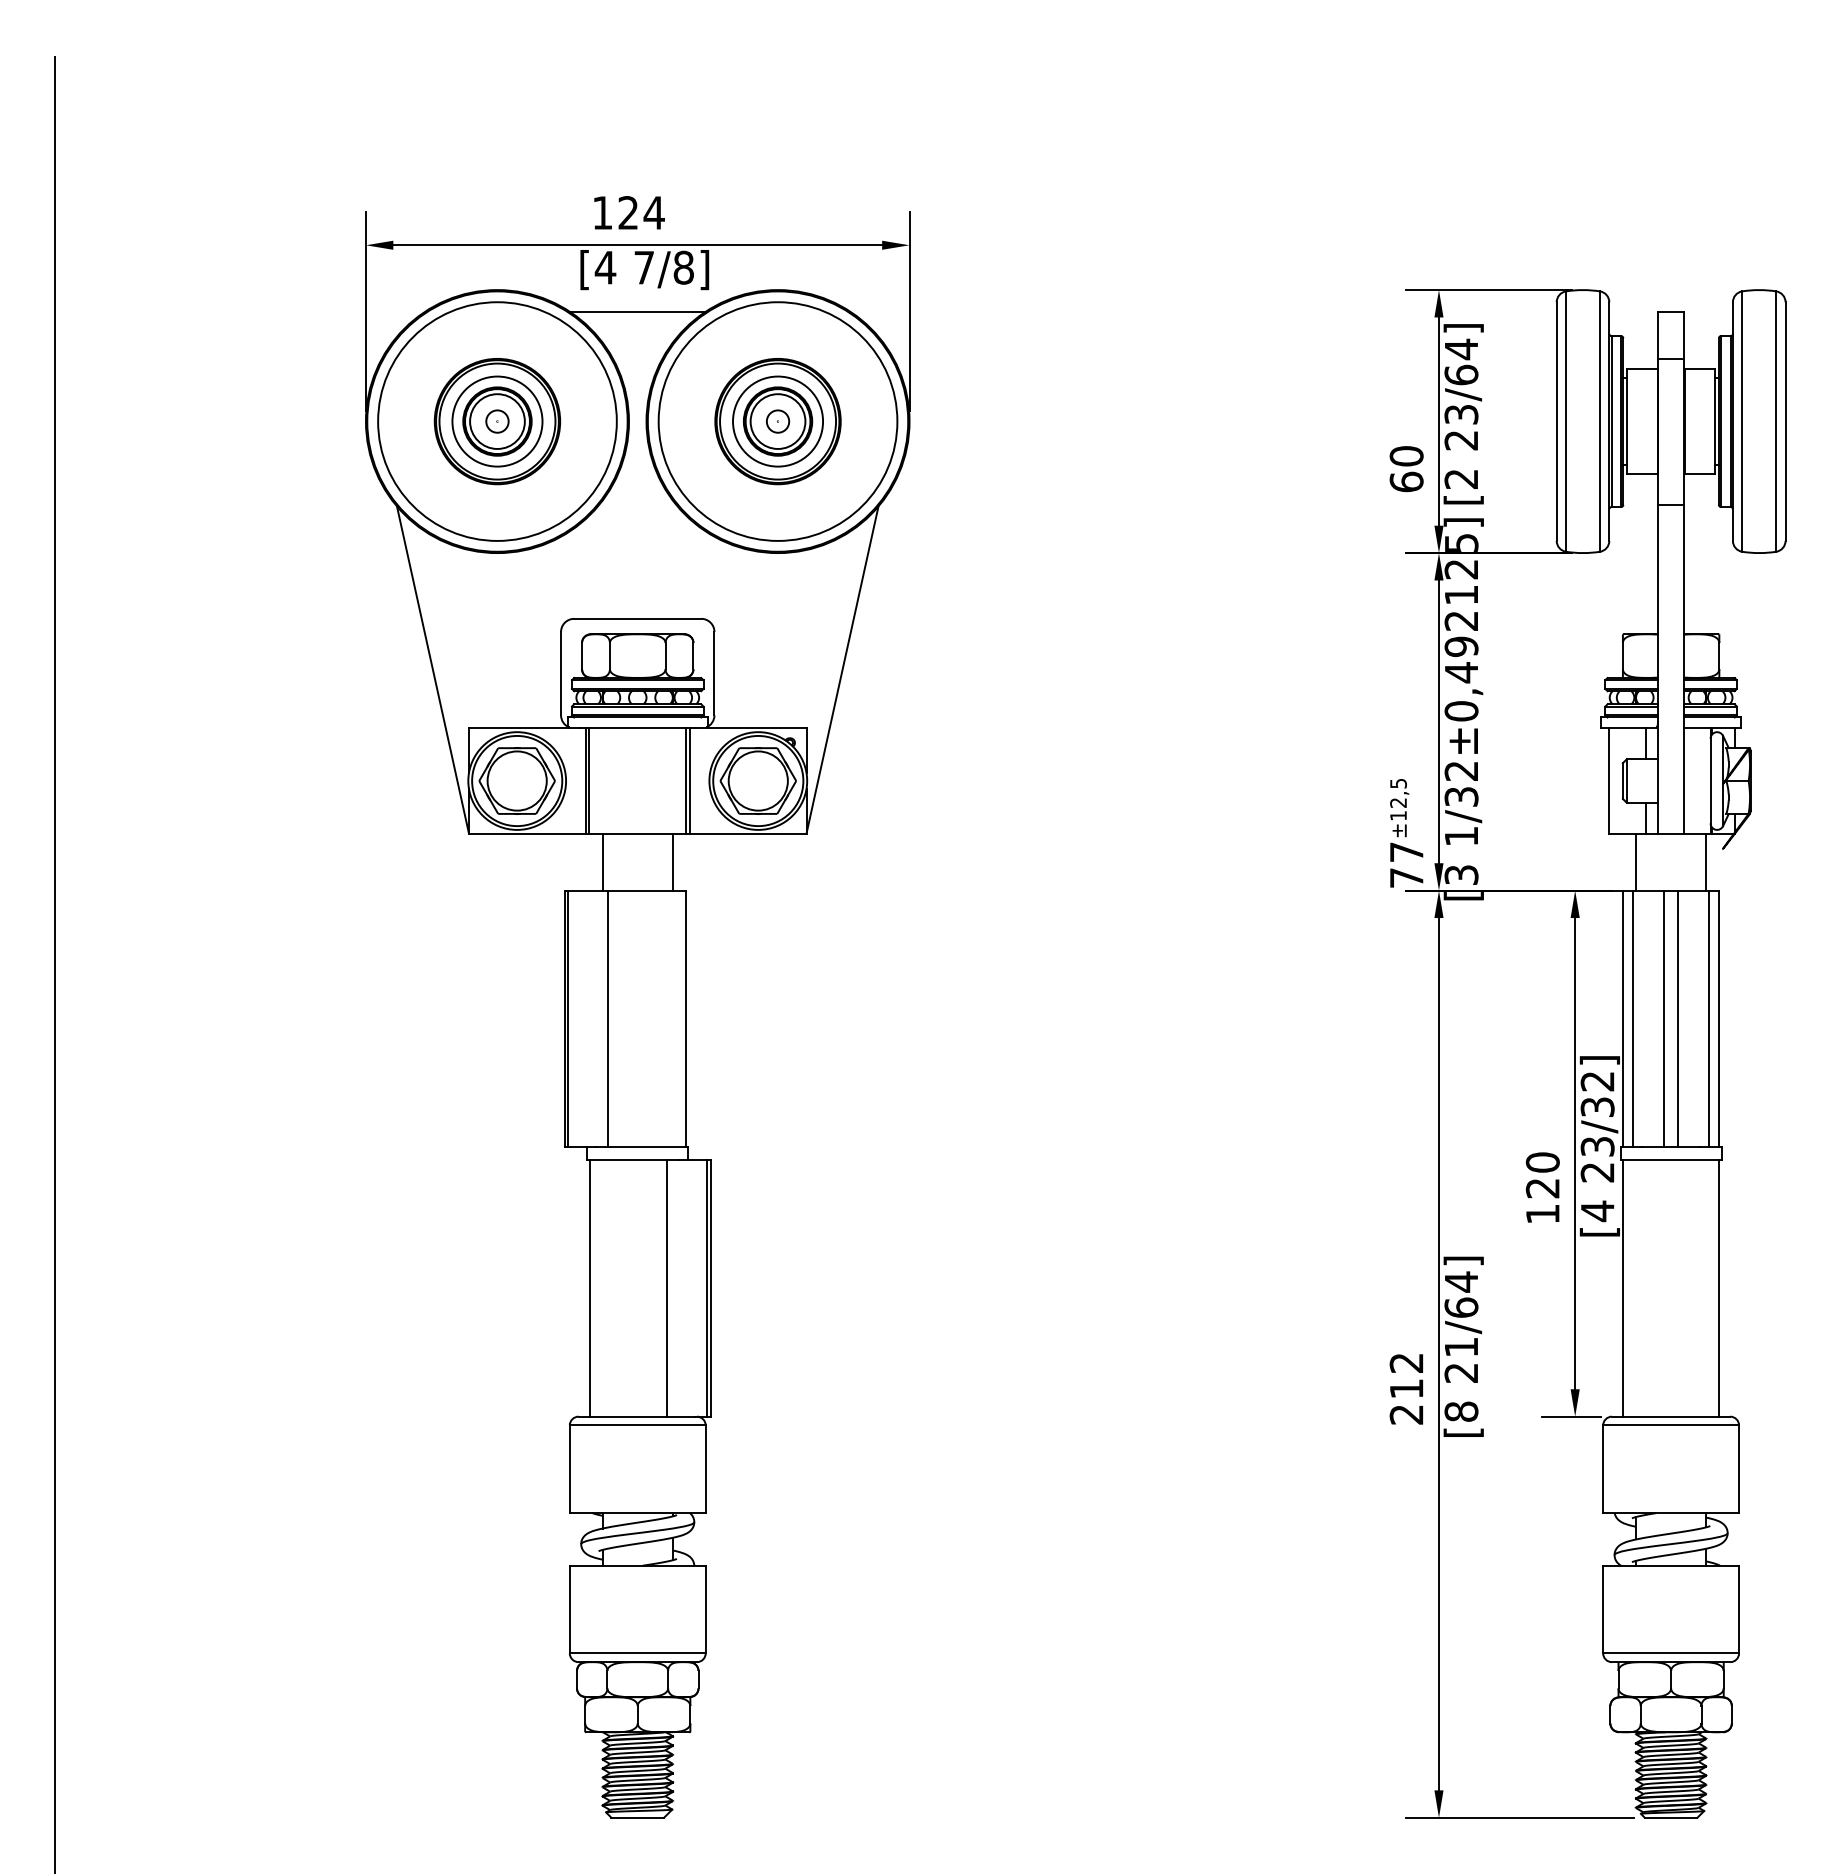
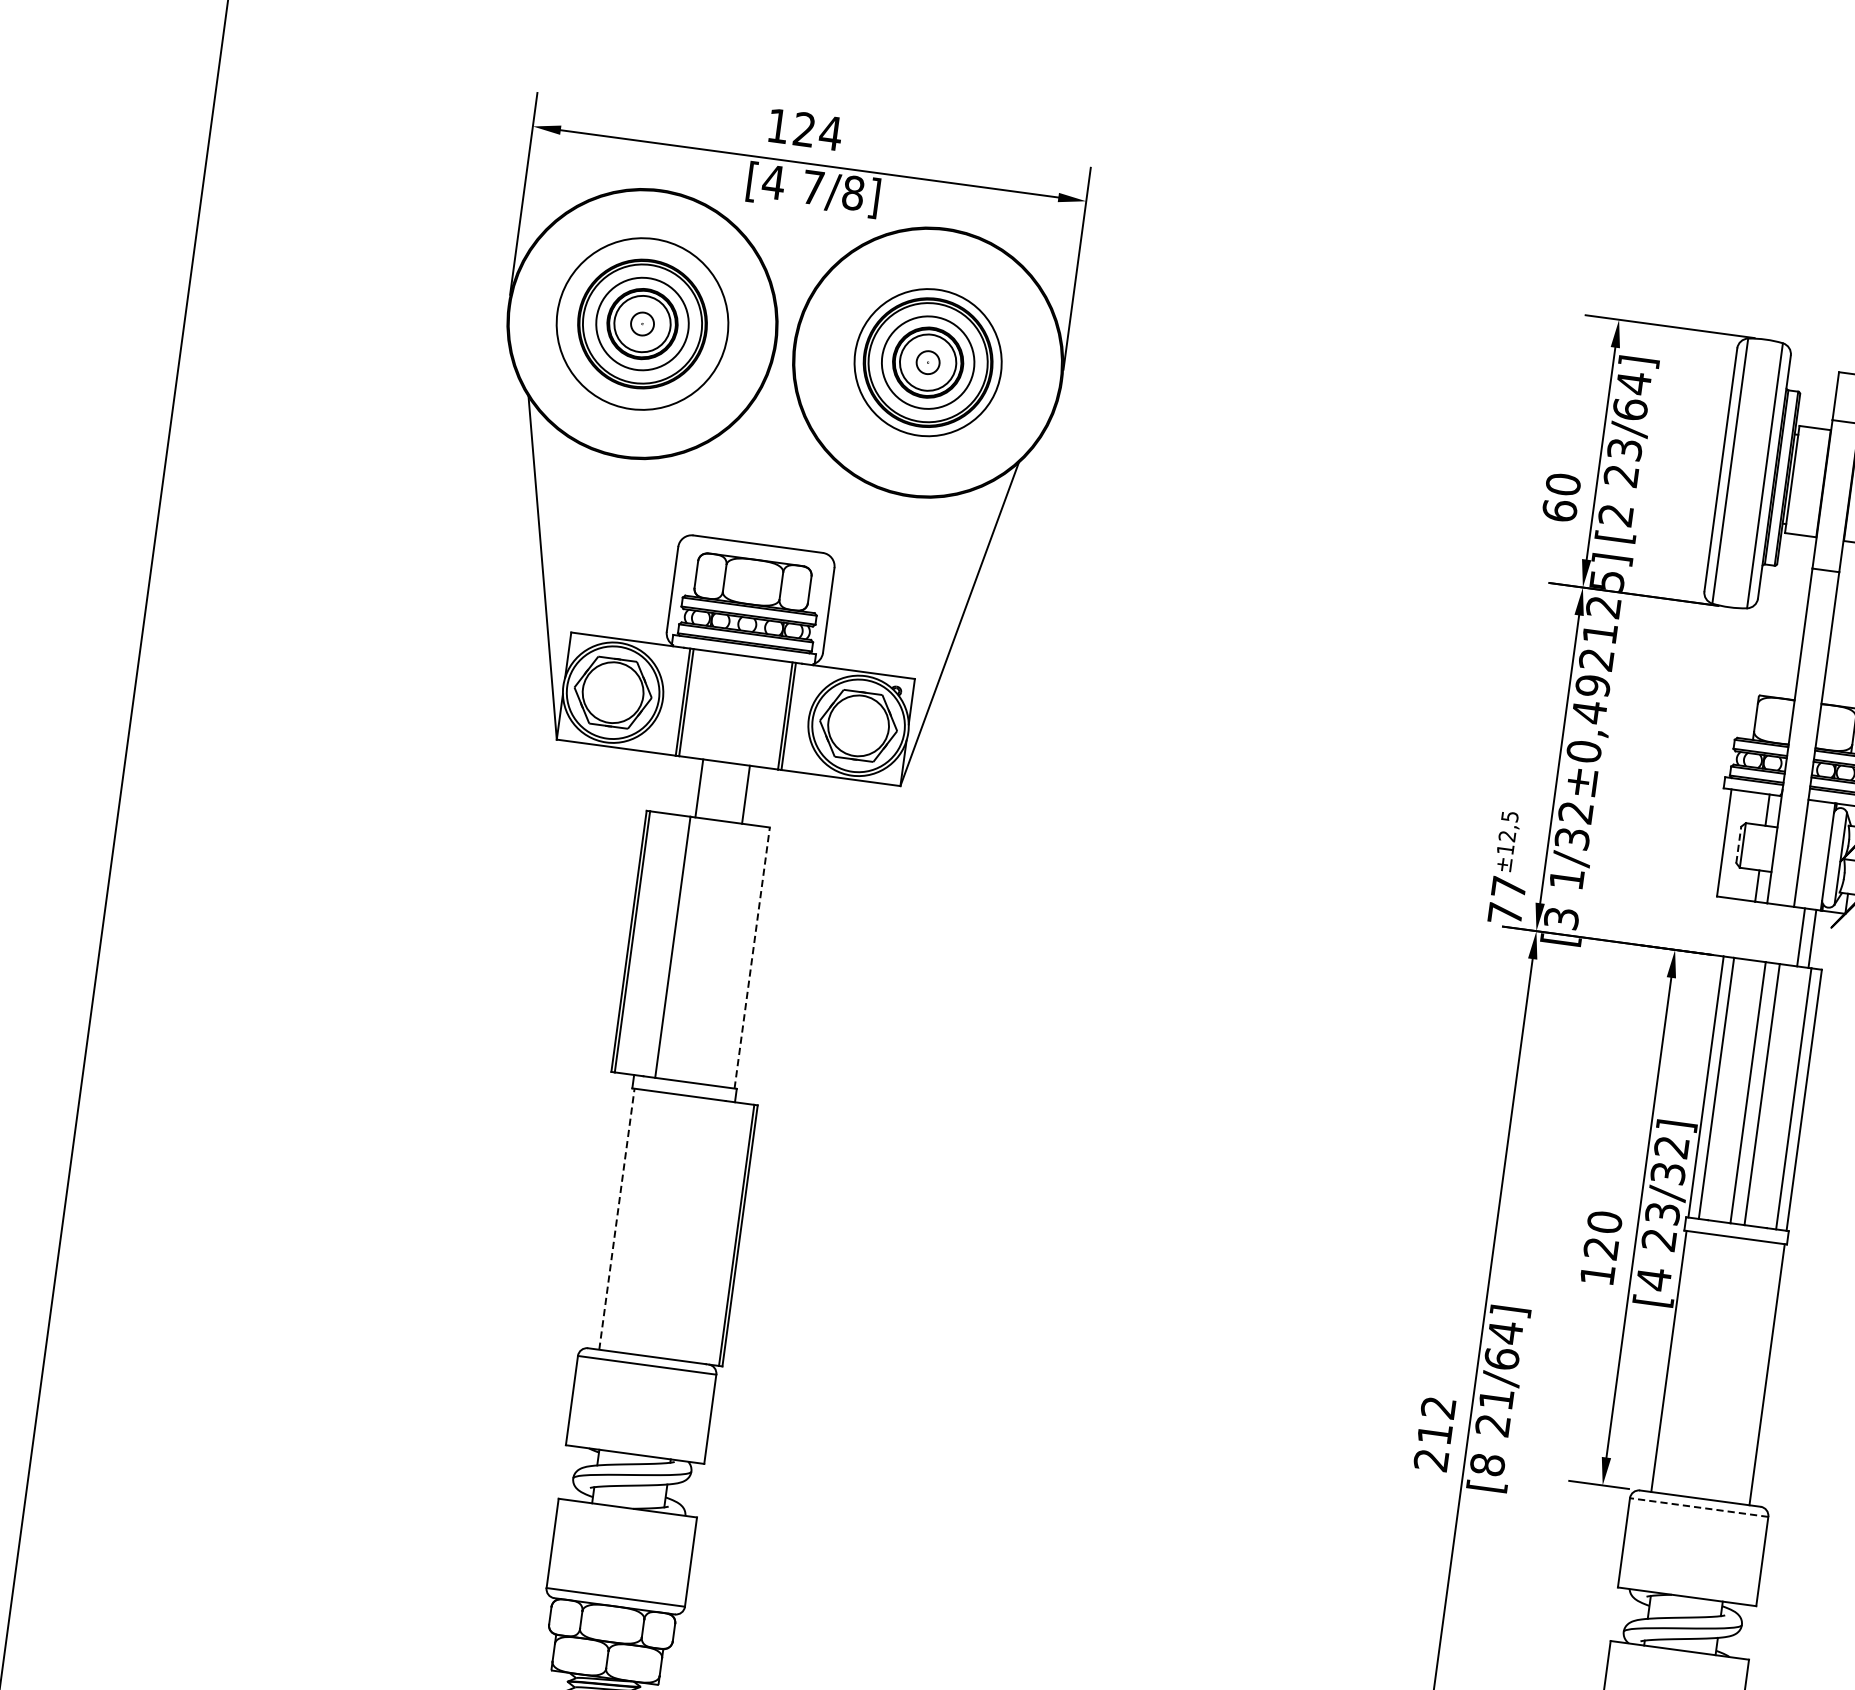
line: (637, 312) -> (800, 232), removed
circle: (497, 421) -> (642, 323), size x0.7
circle: (777, 421) -> (927, 362), size x0.6
line: (1622, 781) -> (1738, 845), solid -> dashed
line: (602, 861) -> (745, 794), moved
line: (672, 861) -> (699, 787), moved
line: (1636, 861) -> (1801, 936), moved
line: (685, 1018) -> (751, 957), solid -> dashed
line: (589, 1287) -> (617, 1218), solid -> dashed
line: (667, 1288) -> (696, 1230), removed
line: (1671, 1425) -> (1699, 1507), solid -> dashed

